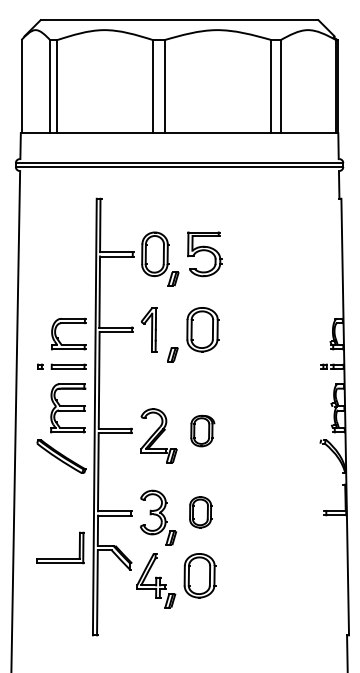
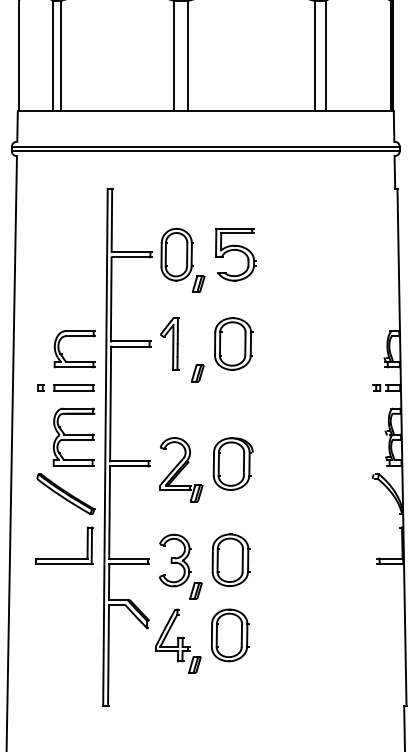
part: (202, 430) -> (232, 463), size x1.43
part: (200, 512) -> (230, 560), size x1.43
part: (60, 558) -> (64, 558), moved

